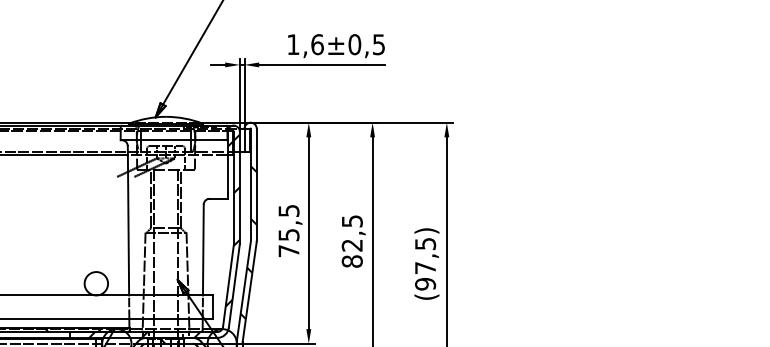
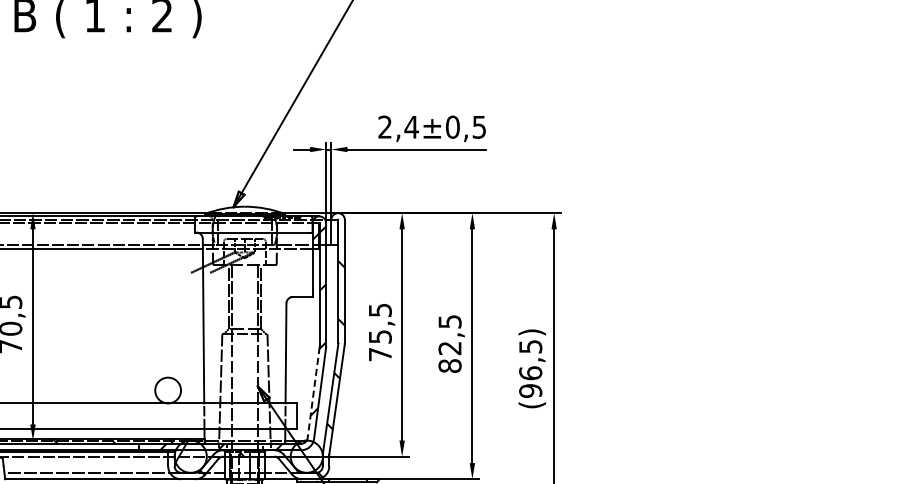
text: (305, 44) -> (398, 126), 1,6 -> 2,4
text: (425, 268) -> (530, 373), (97,5) -> (96,5)
line: (228, 285) -> (313, 392), solid -> dashed

